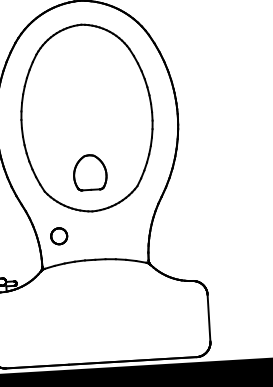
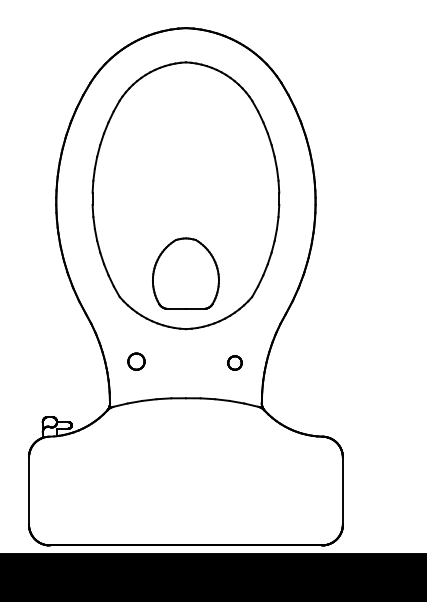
part: (89, 172) -> (185, 273), size x1.43
part: (127, 232) -> (234, 362), added
part: (59, 236) -> (136, 361), size x0.71

